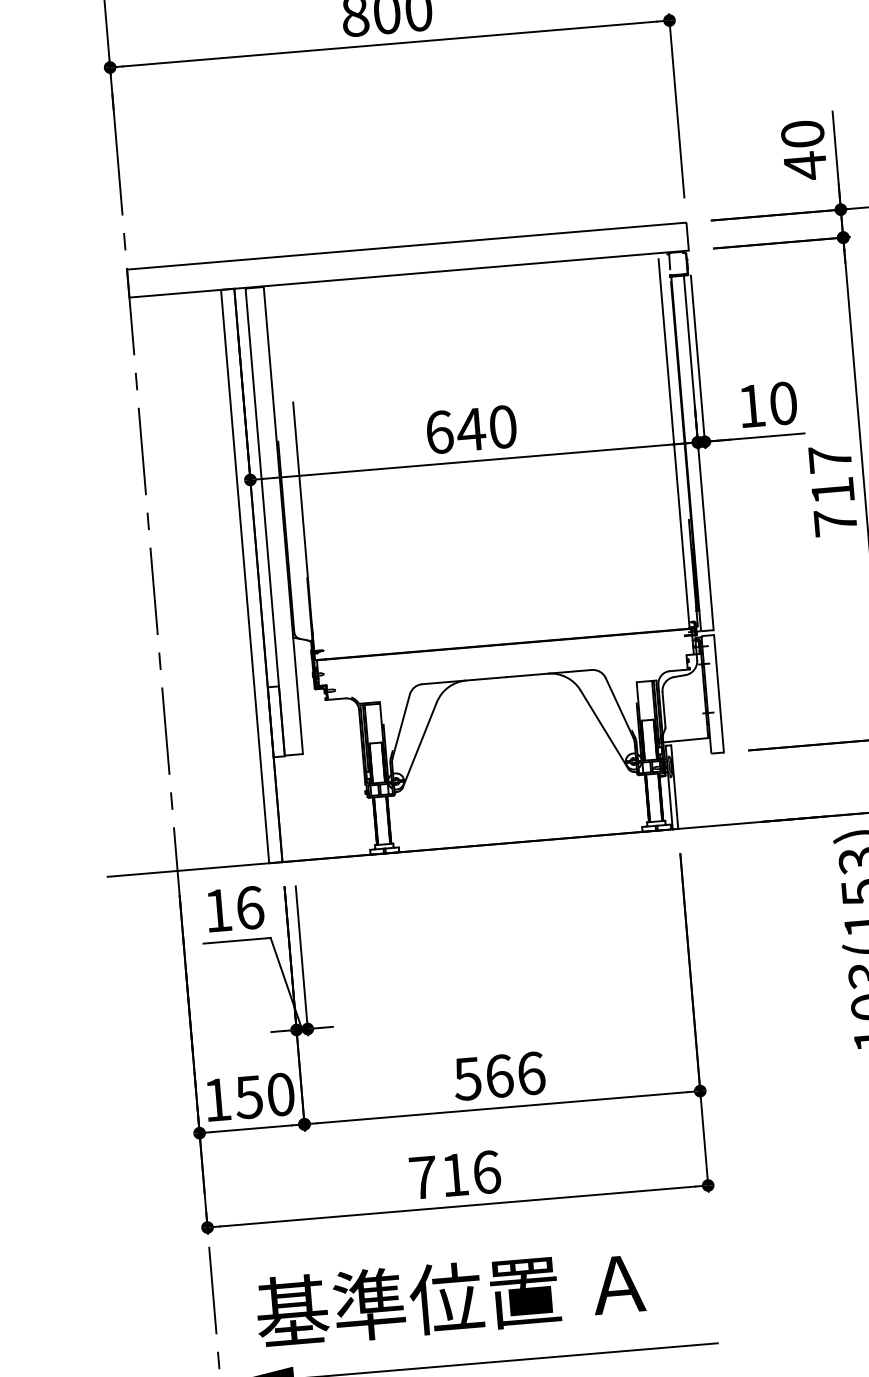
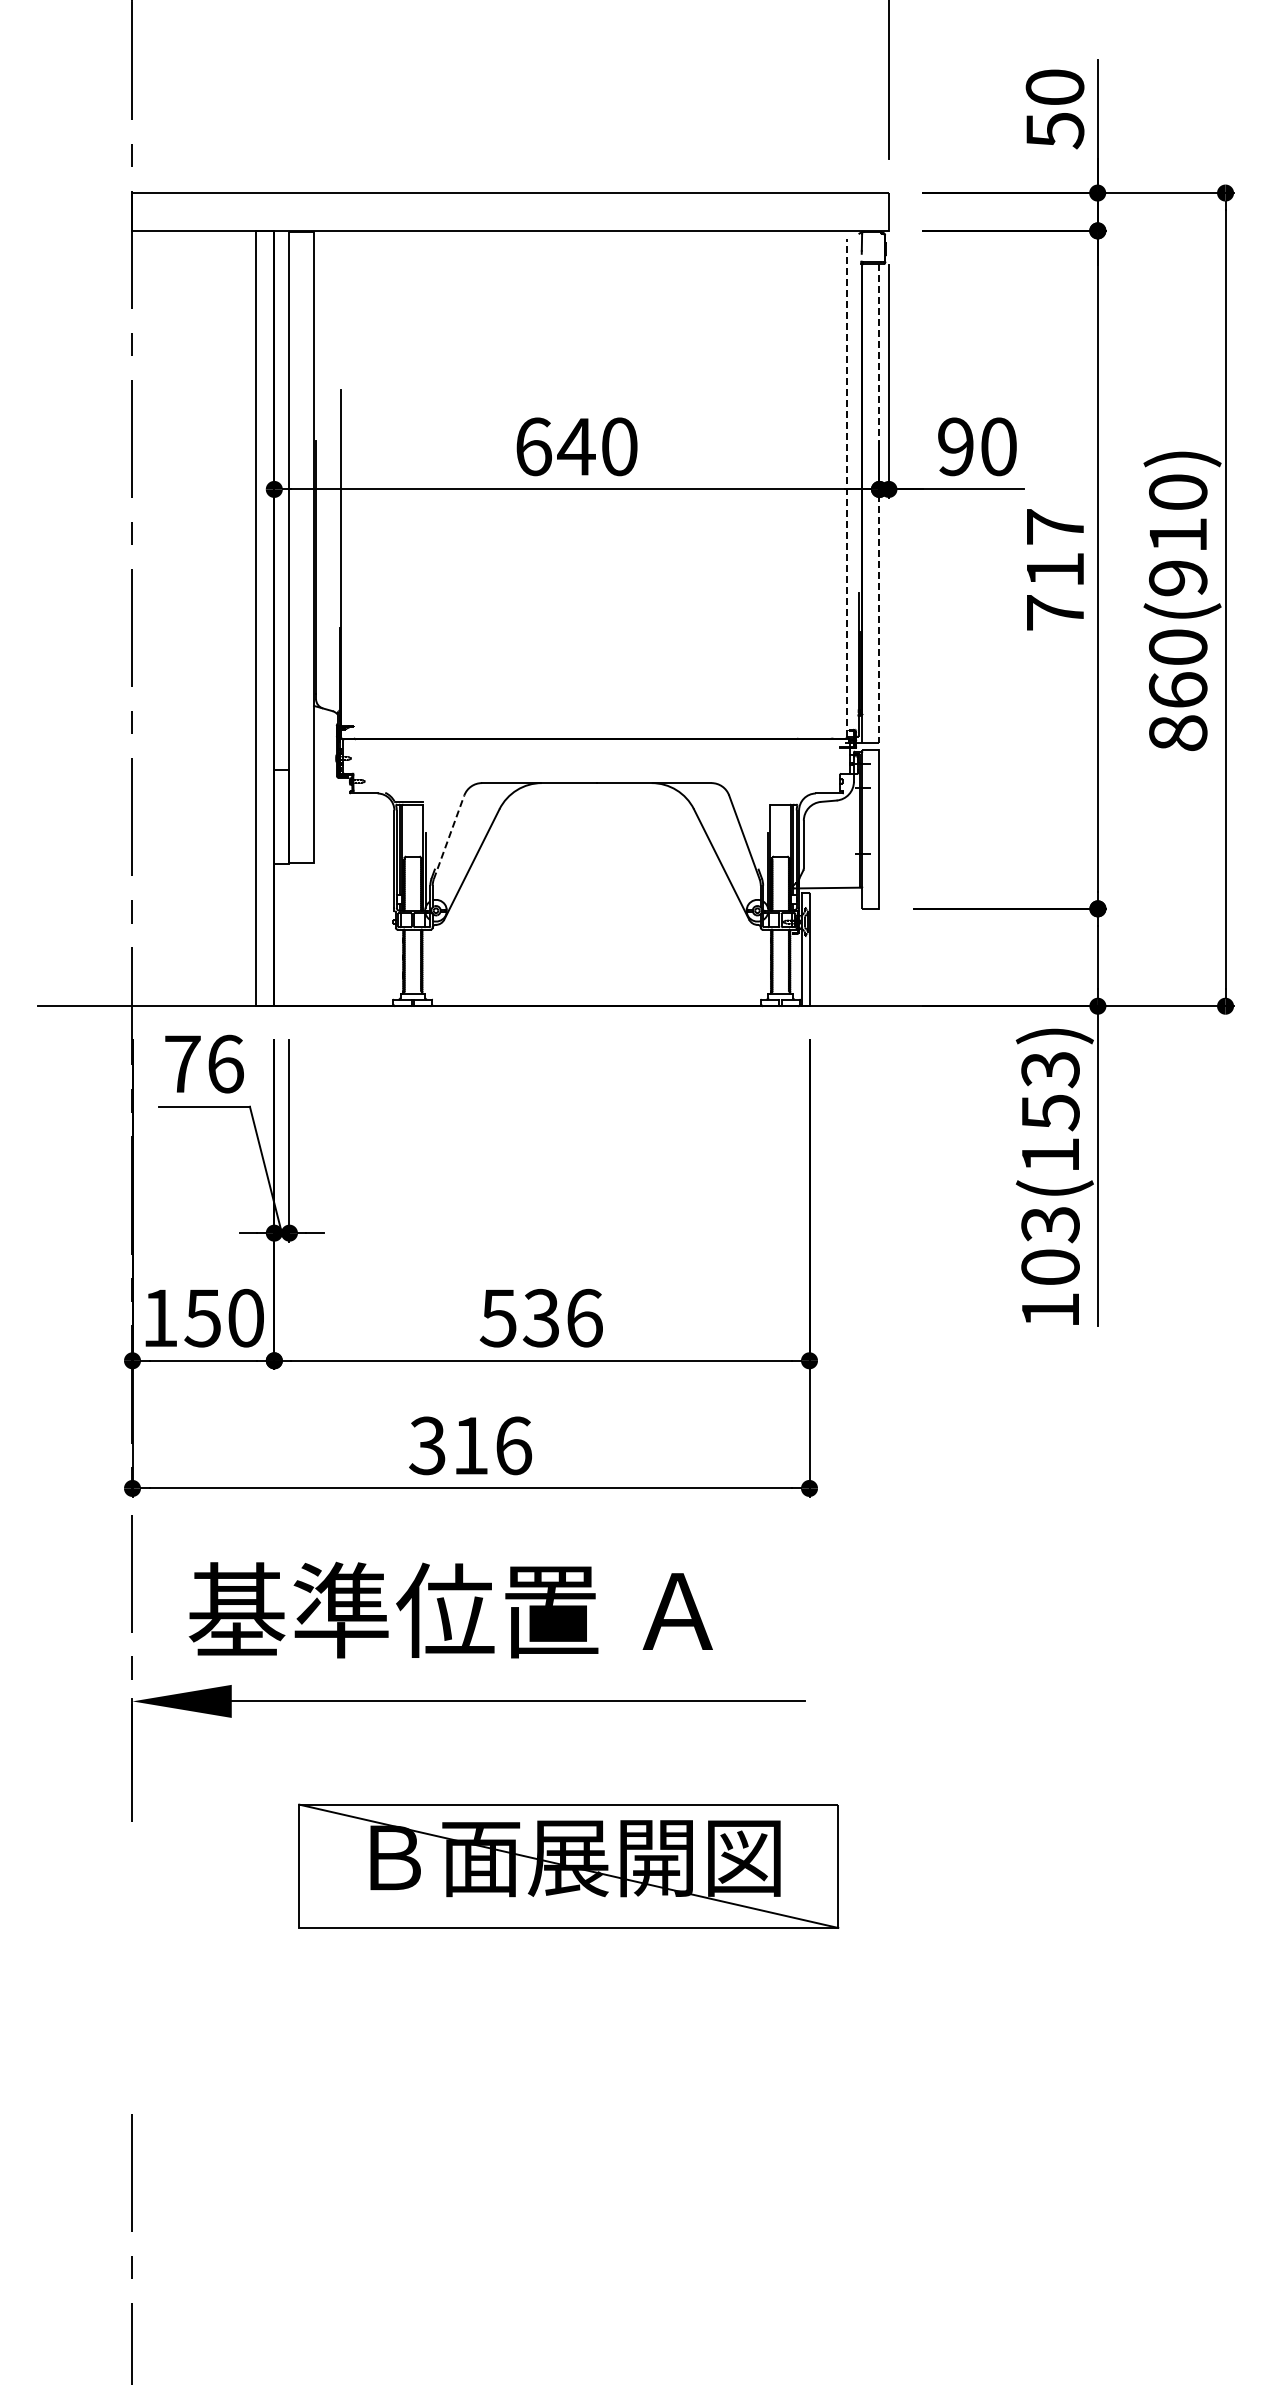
text: (805, 166) -> (1055, 130), 40 -> 50
text: (751, 405) -> (955, 446), 10 -> 90
line: (674, 442) -> (847, 487), solid -> dashed
line: (698, 452) -> (879, 503), solid -> dashed
line: (401, 726) -> (449, 837), solid -> dashed
text: (218, 910) -> (182, 1063), 16 -> 76
text: (498, 1075) -> (540, 1317), 566 -> 536
text: (423, 1177) -> (427, 1445), 716 -> 316

